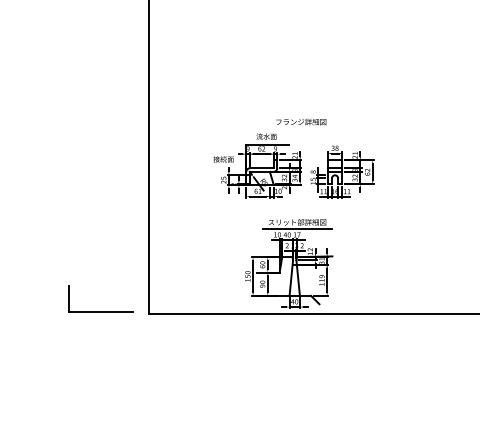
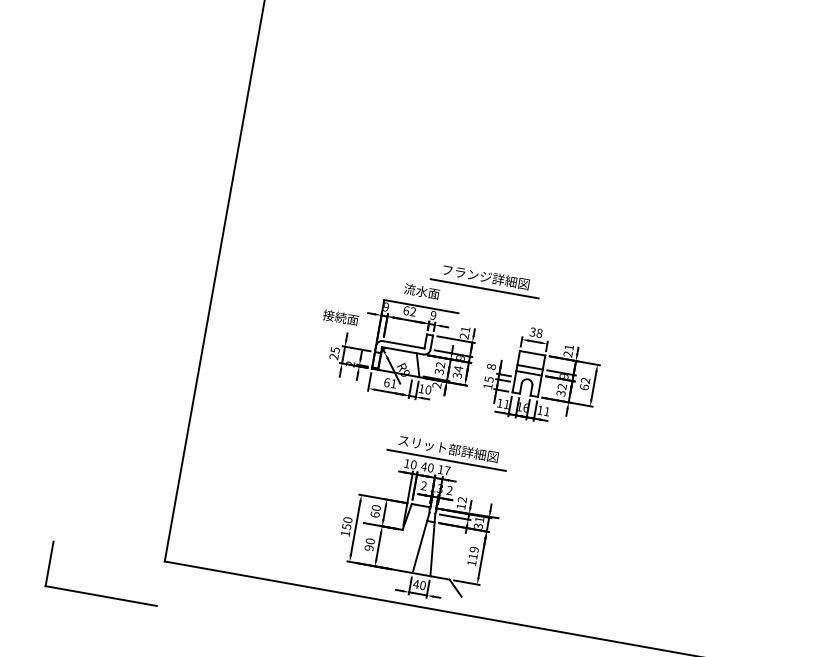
line: (301, 128) -> (484, 288), added
part: (100, 311) -> (100, 595), moved

